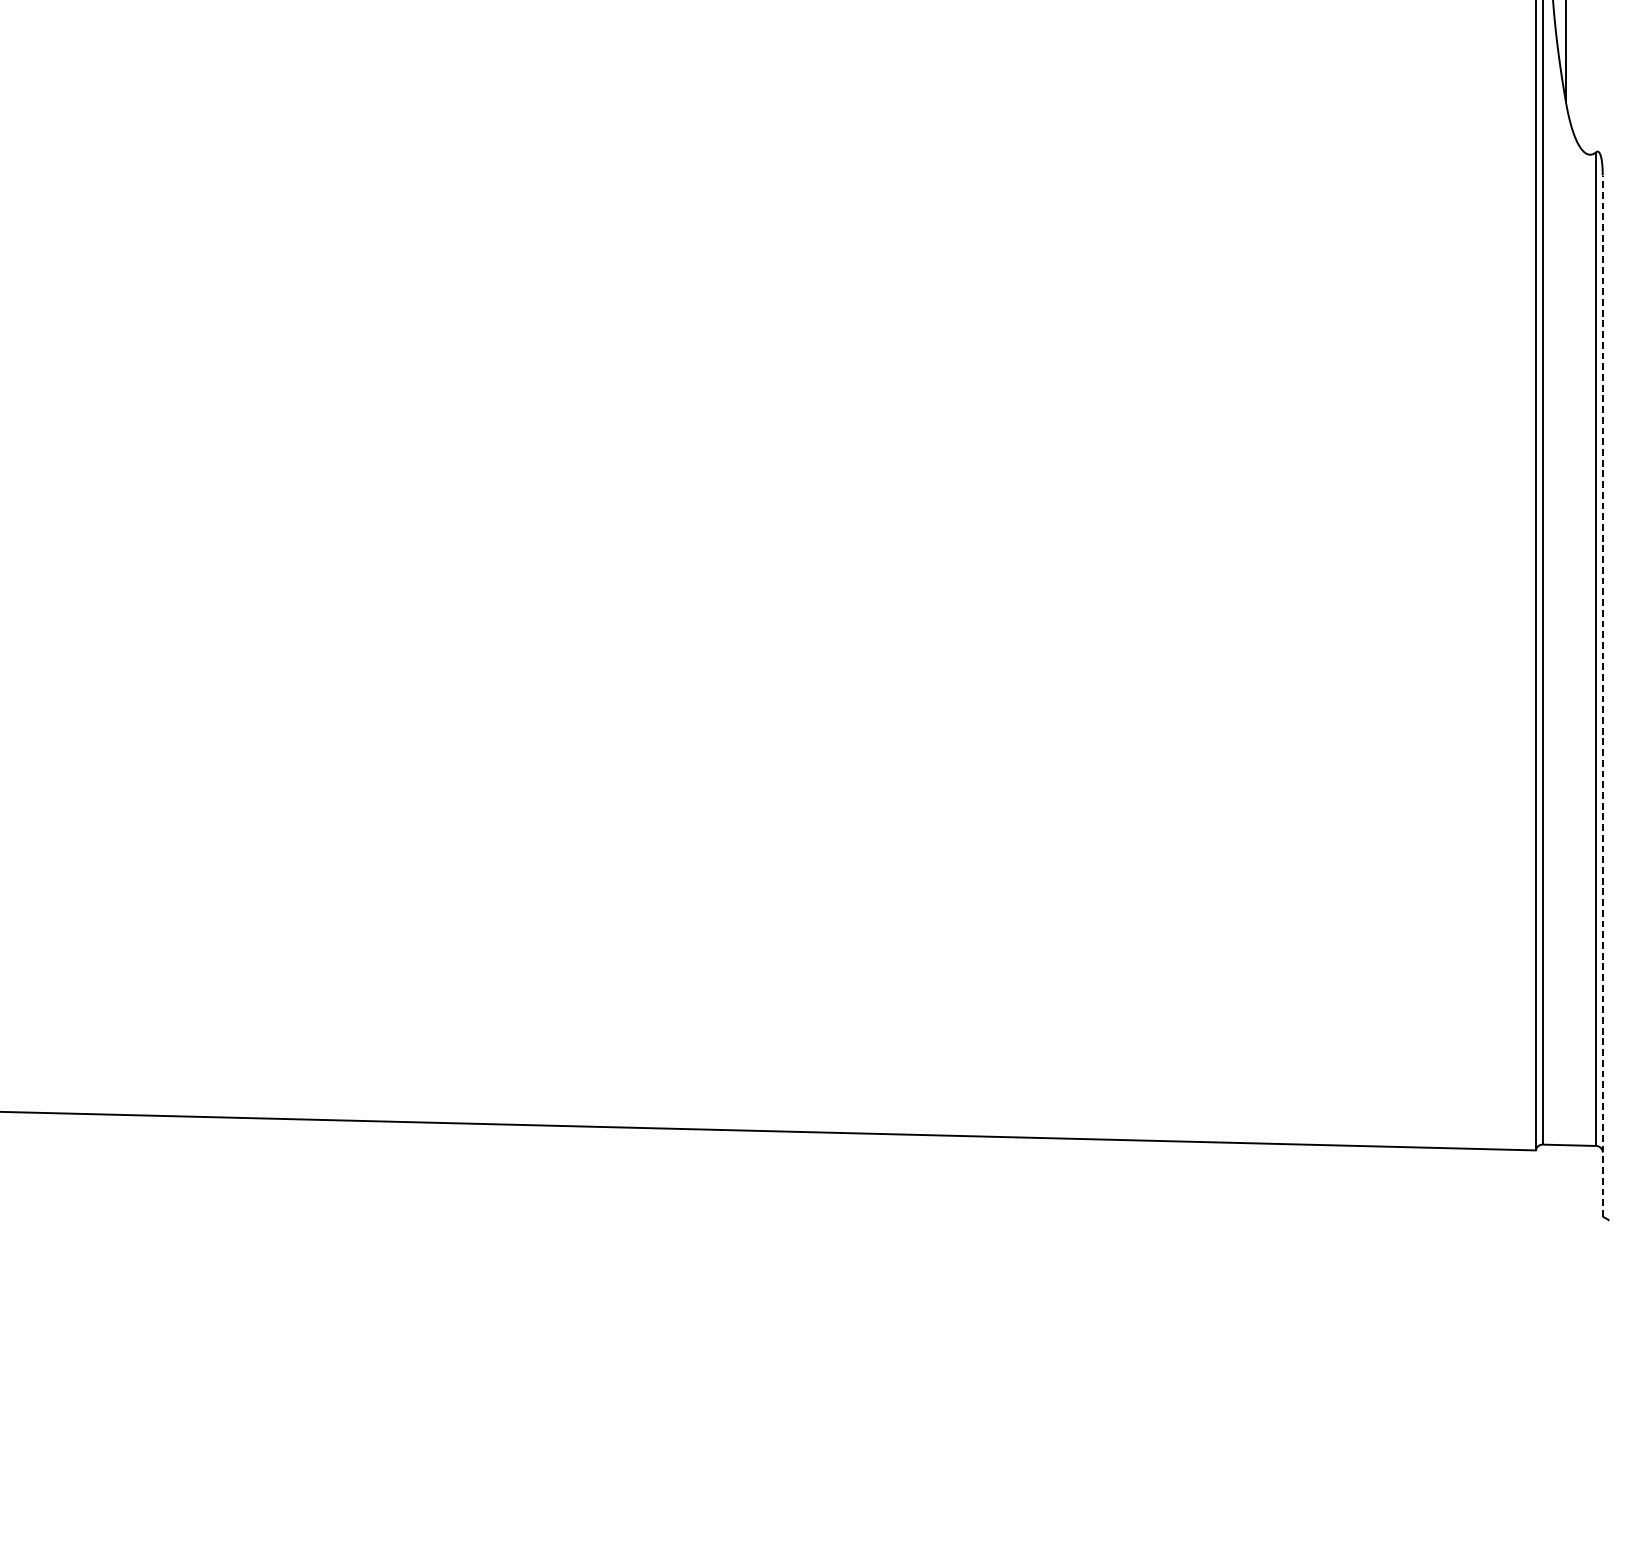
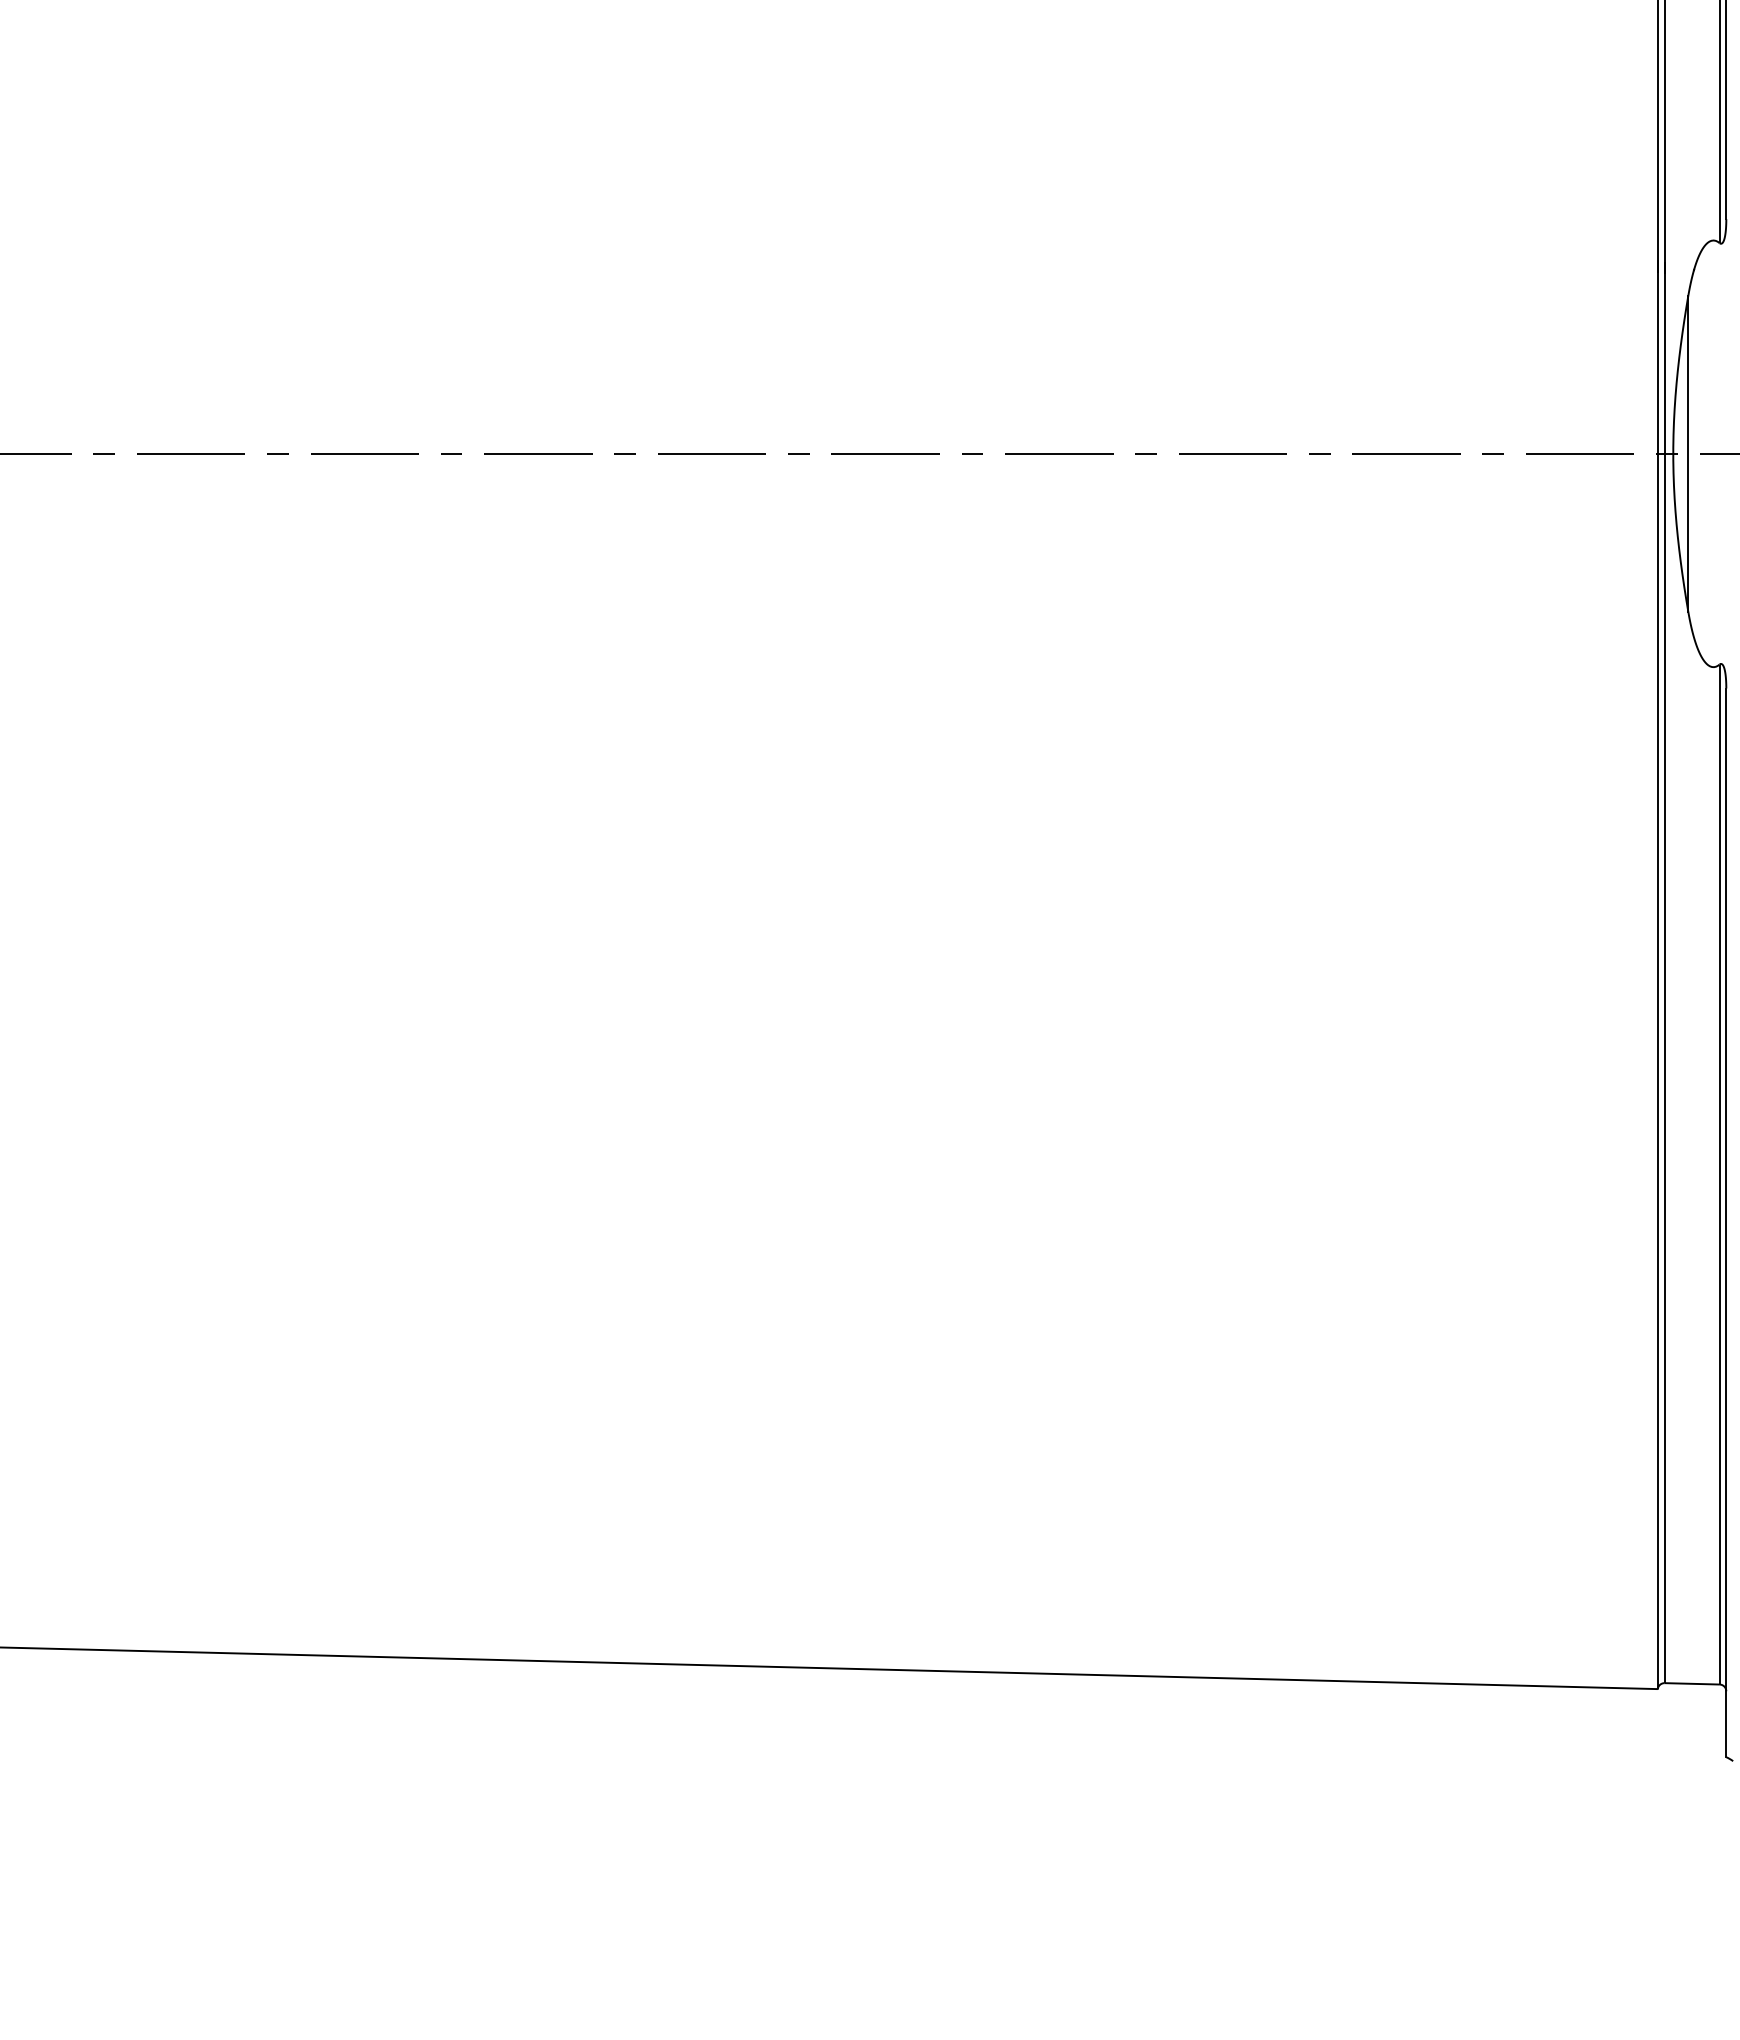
line: (1602, 695) -> (1726, 1222), dashed -> solid

